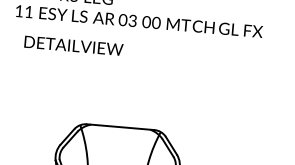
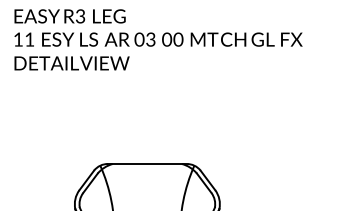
text: (73, 45) -> (71, 63), moved

